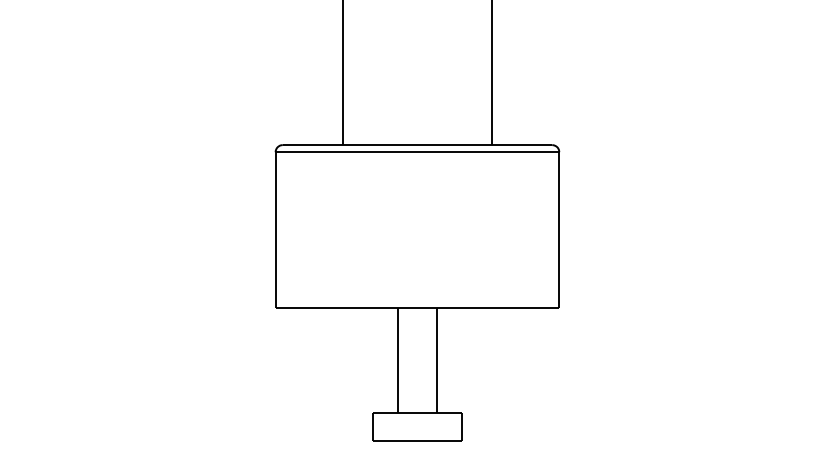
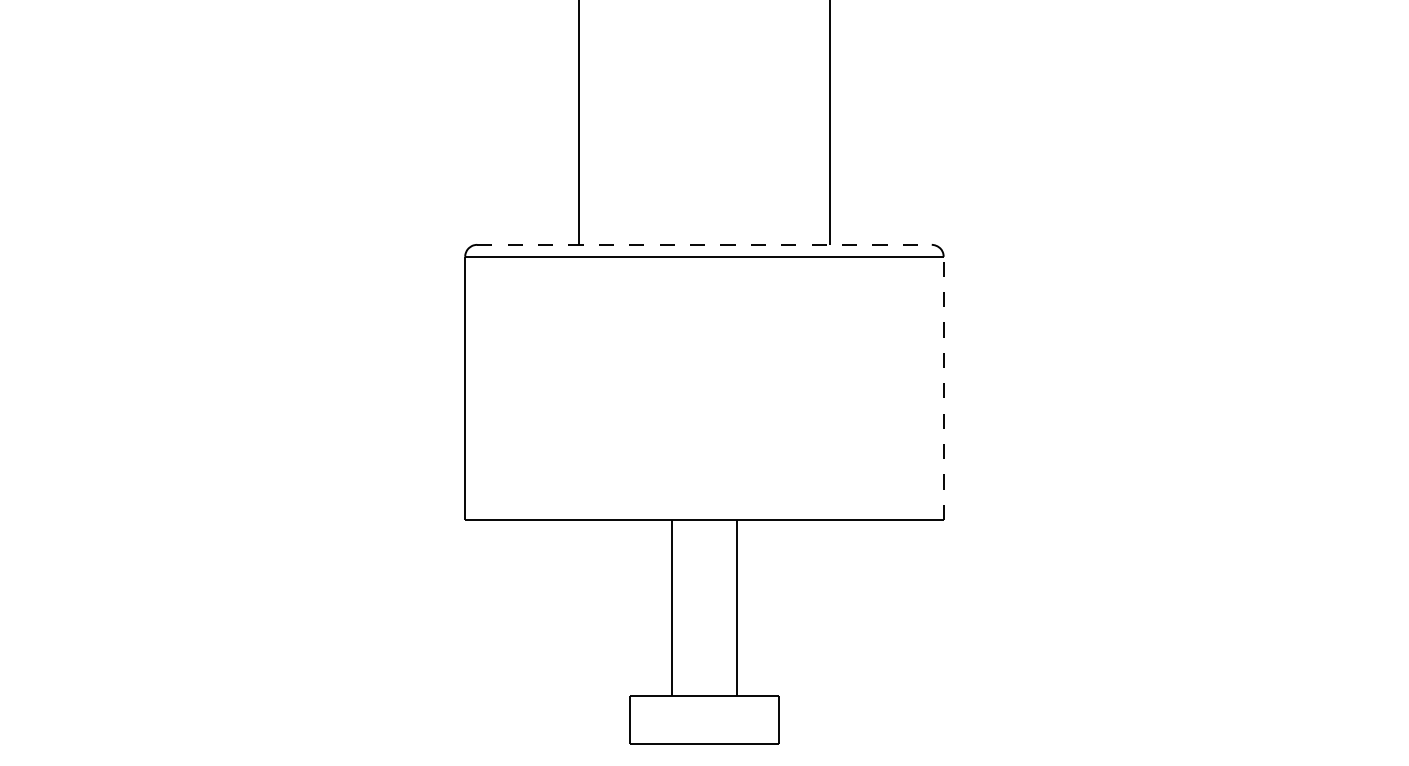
line: (417, 145) -> (704, 245), solid -> dashed
line: (559, 229) -> (944, 387), solid -> dashed

